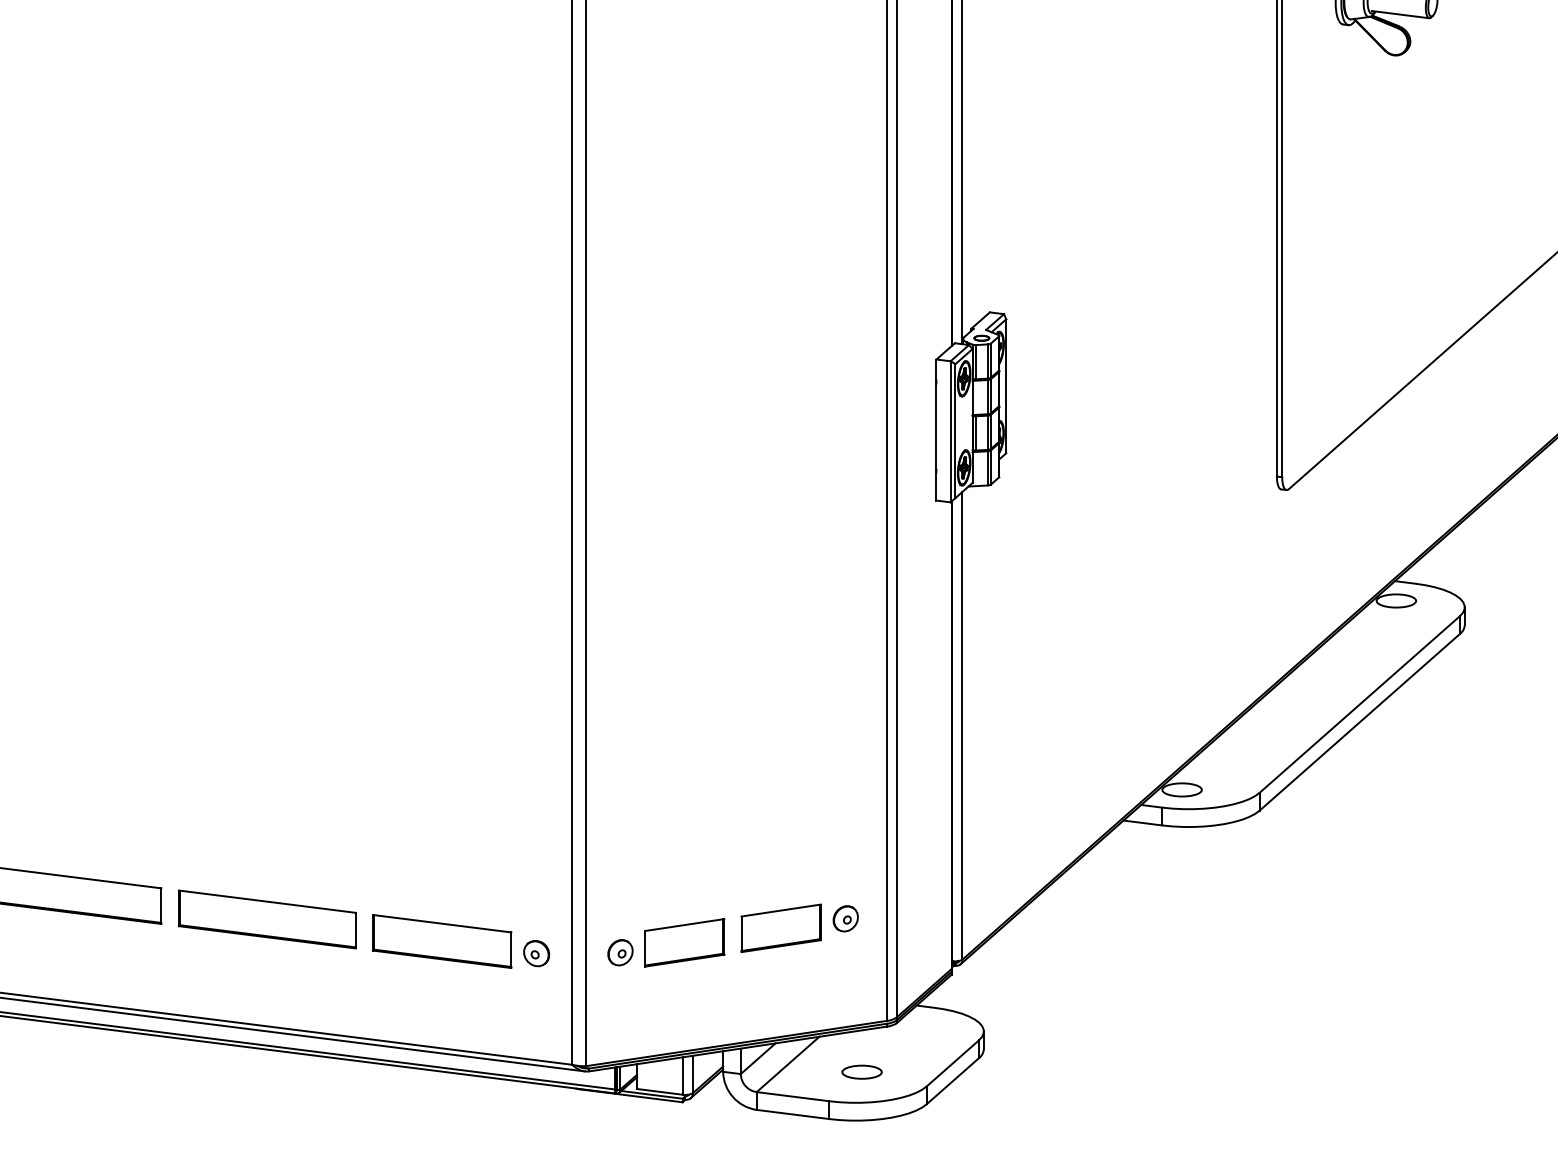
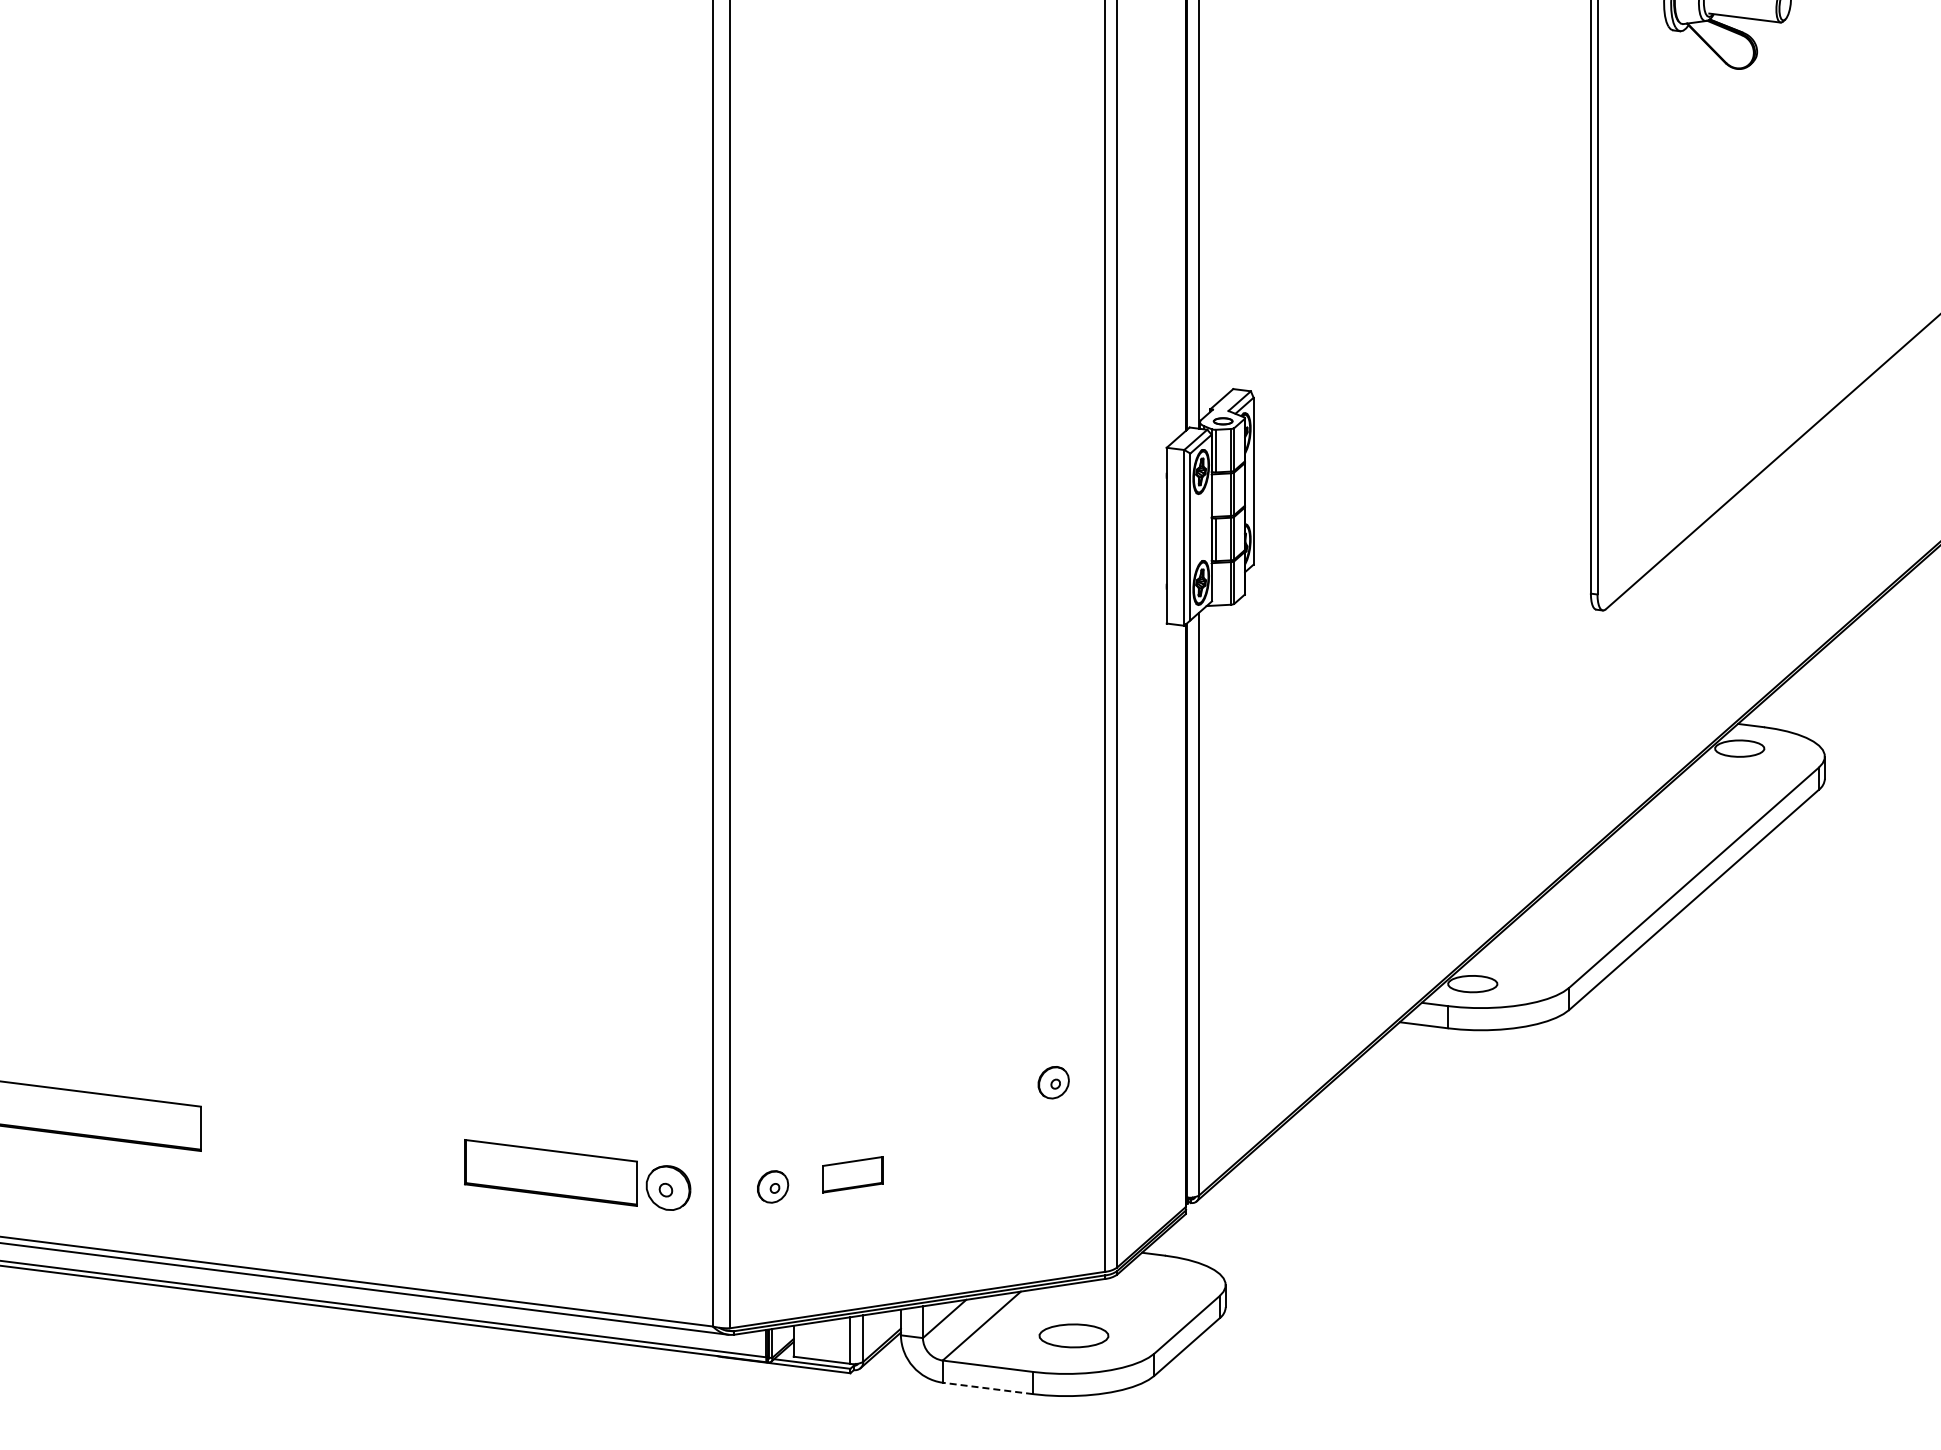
part: (845, 918) -> (1053, 1082), moved
part: (266, 919) -> (332, 1145), removed
part: (780, 928) -> (972, 1156), removed
part: (684, 942) -> (852, 1174), size x0.6
part: (536, 953) -> (668, 1187), size x1.4
part: (861, 1071) -> (1073, 1335), size x1.4
line: (792, 1114) -> (987, 1388), solid -> dashed

